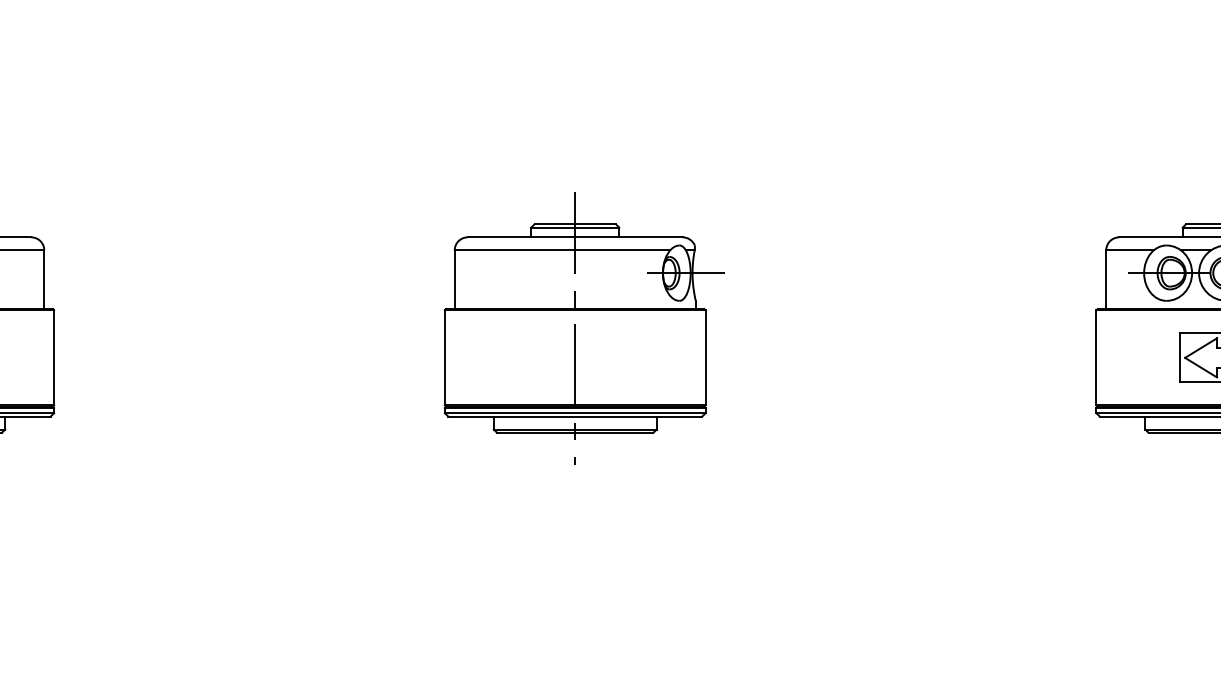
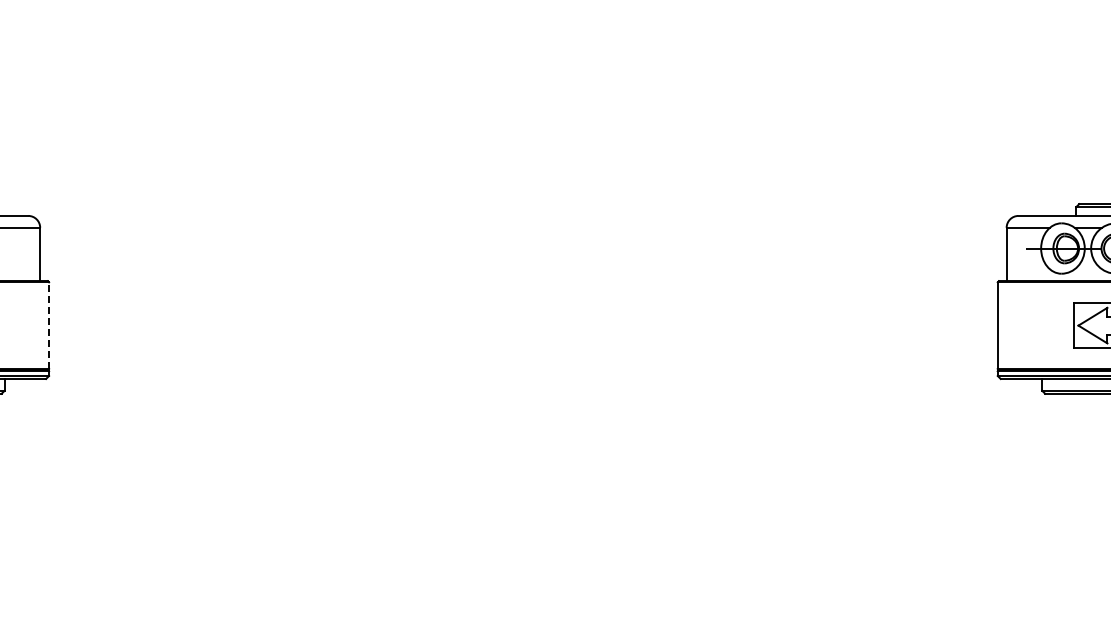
part: (584, 328) -> (531, 298), removed
line: (54, 357) -> (49, 325), solid -> dashed

